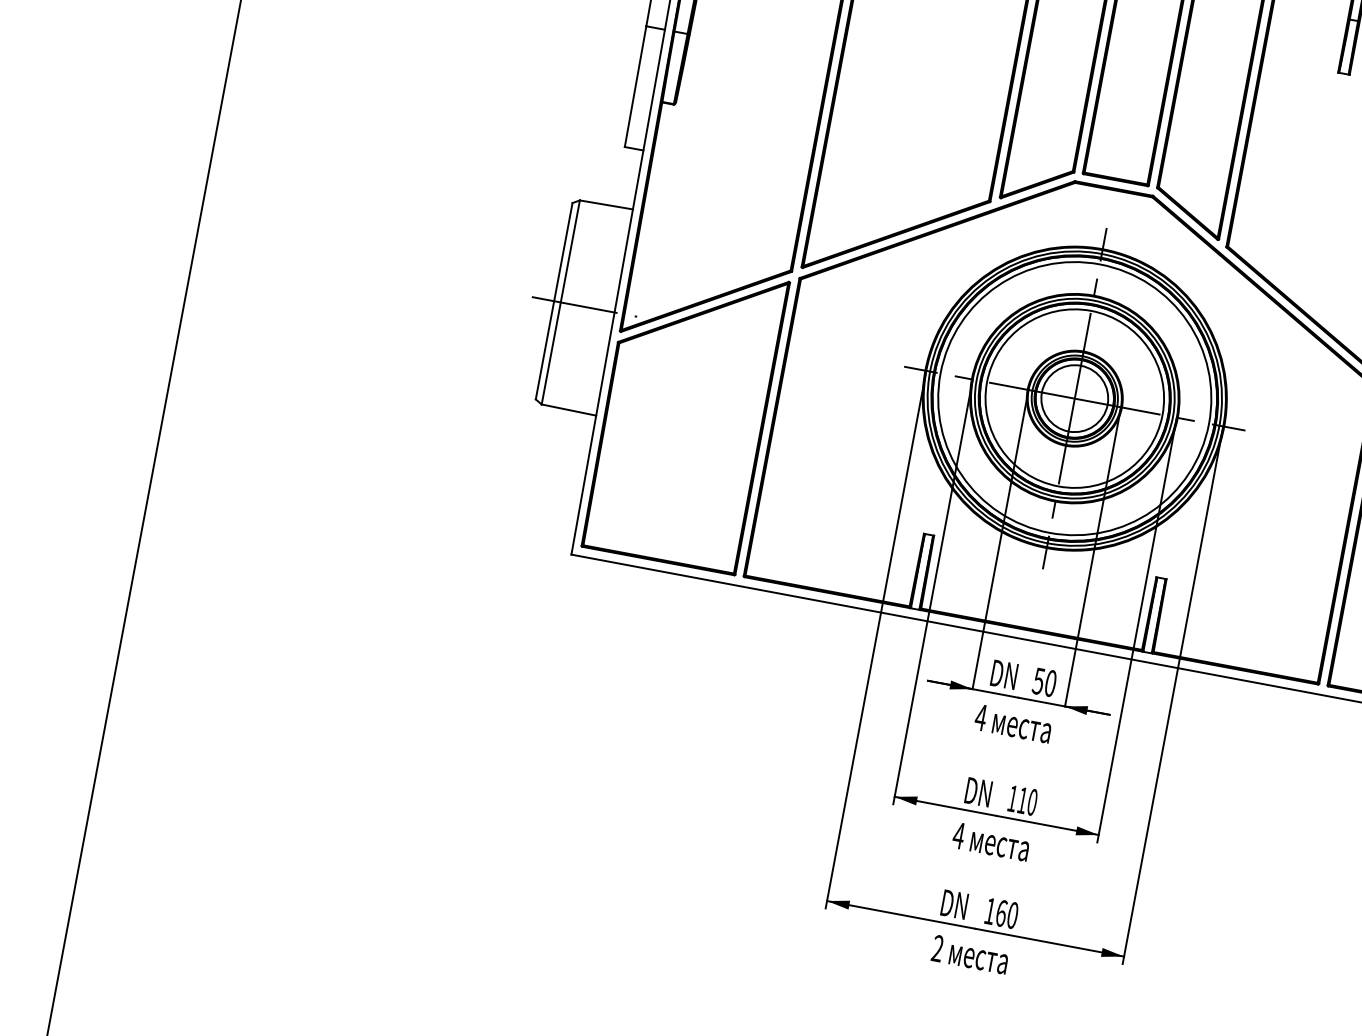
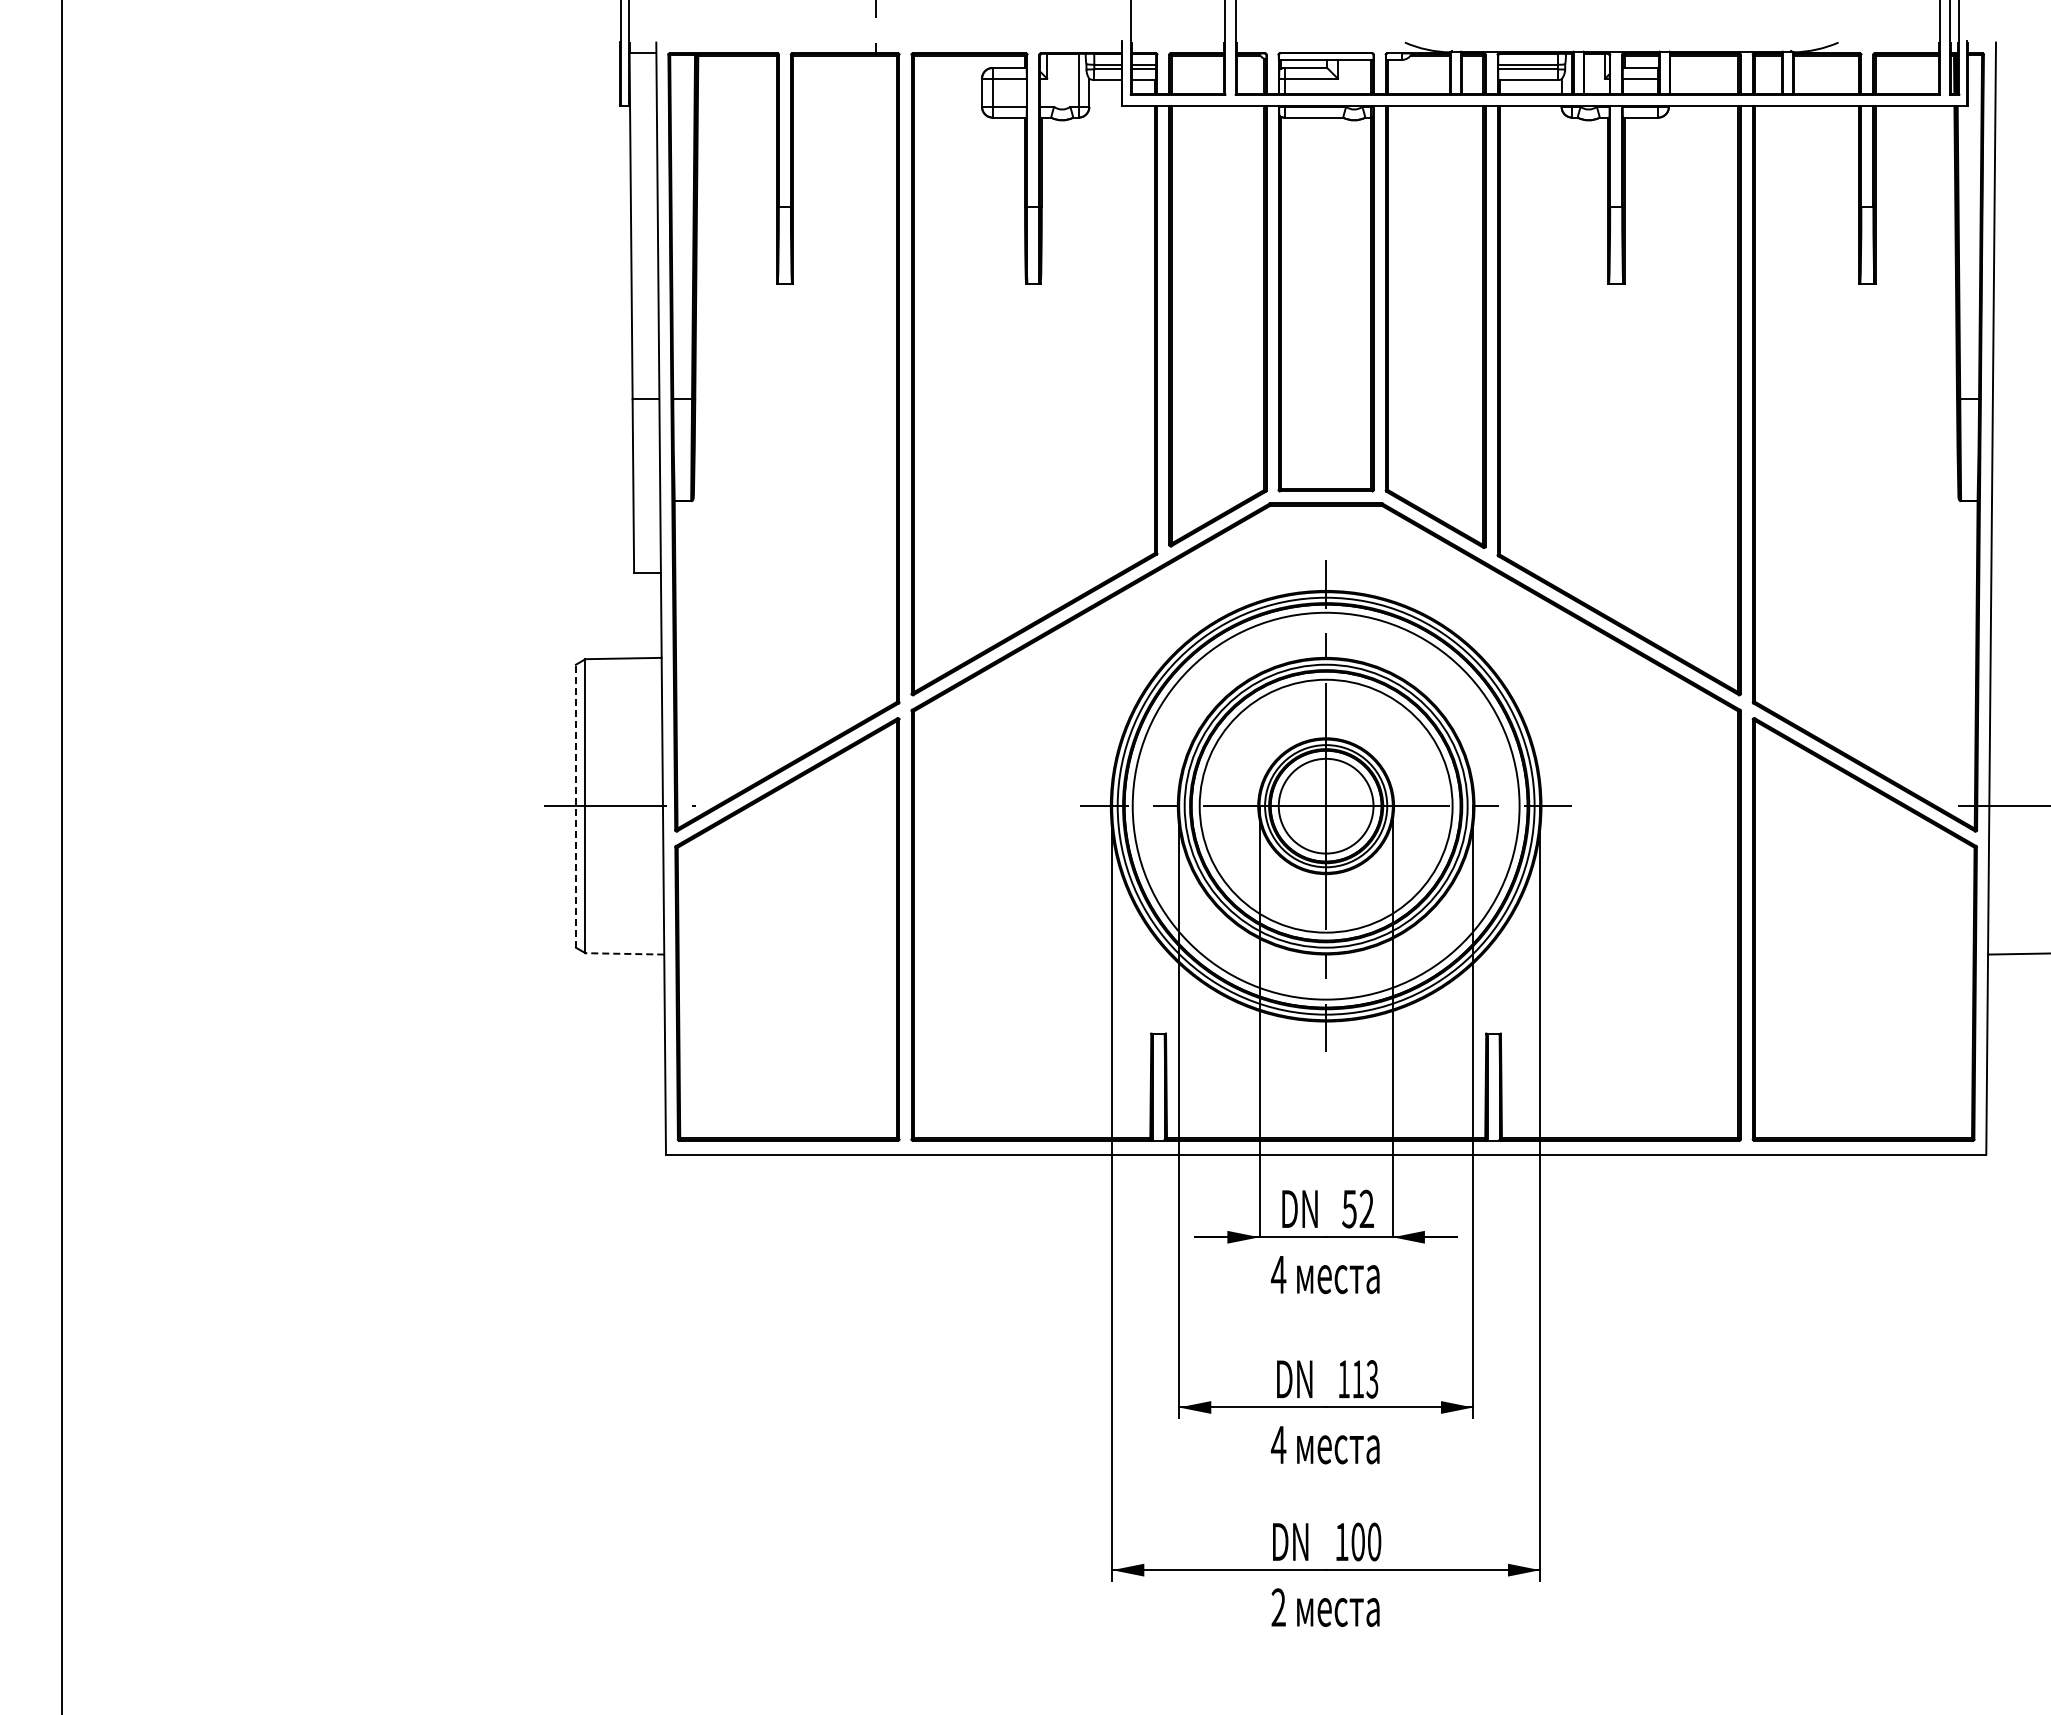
line: (553, 300) -> (575, 805), solid -> dashed
line: (568, 409) -> (624, 953), solid -> dashed
text: (1050, 683) -> (1366, 1208), 50 -> 52
text: (1032, 802) -> (1372, 1379), 110 -> 113
text: (1001, 913) -> (1358, 1541), 160 -> 100

